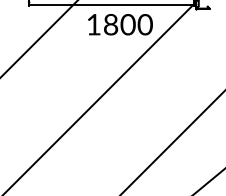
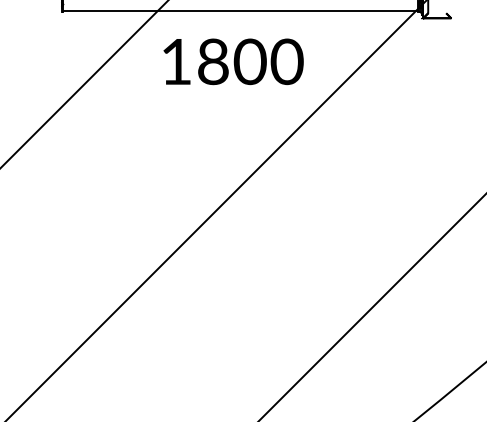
text: (120, 24) -> (233, 61), moved

